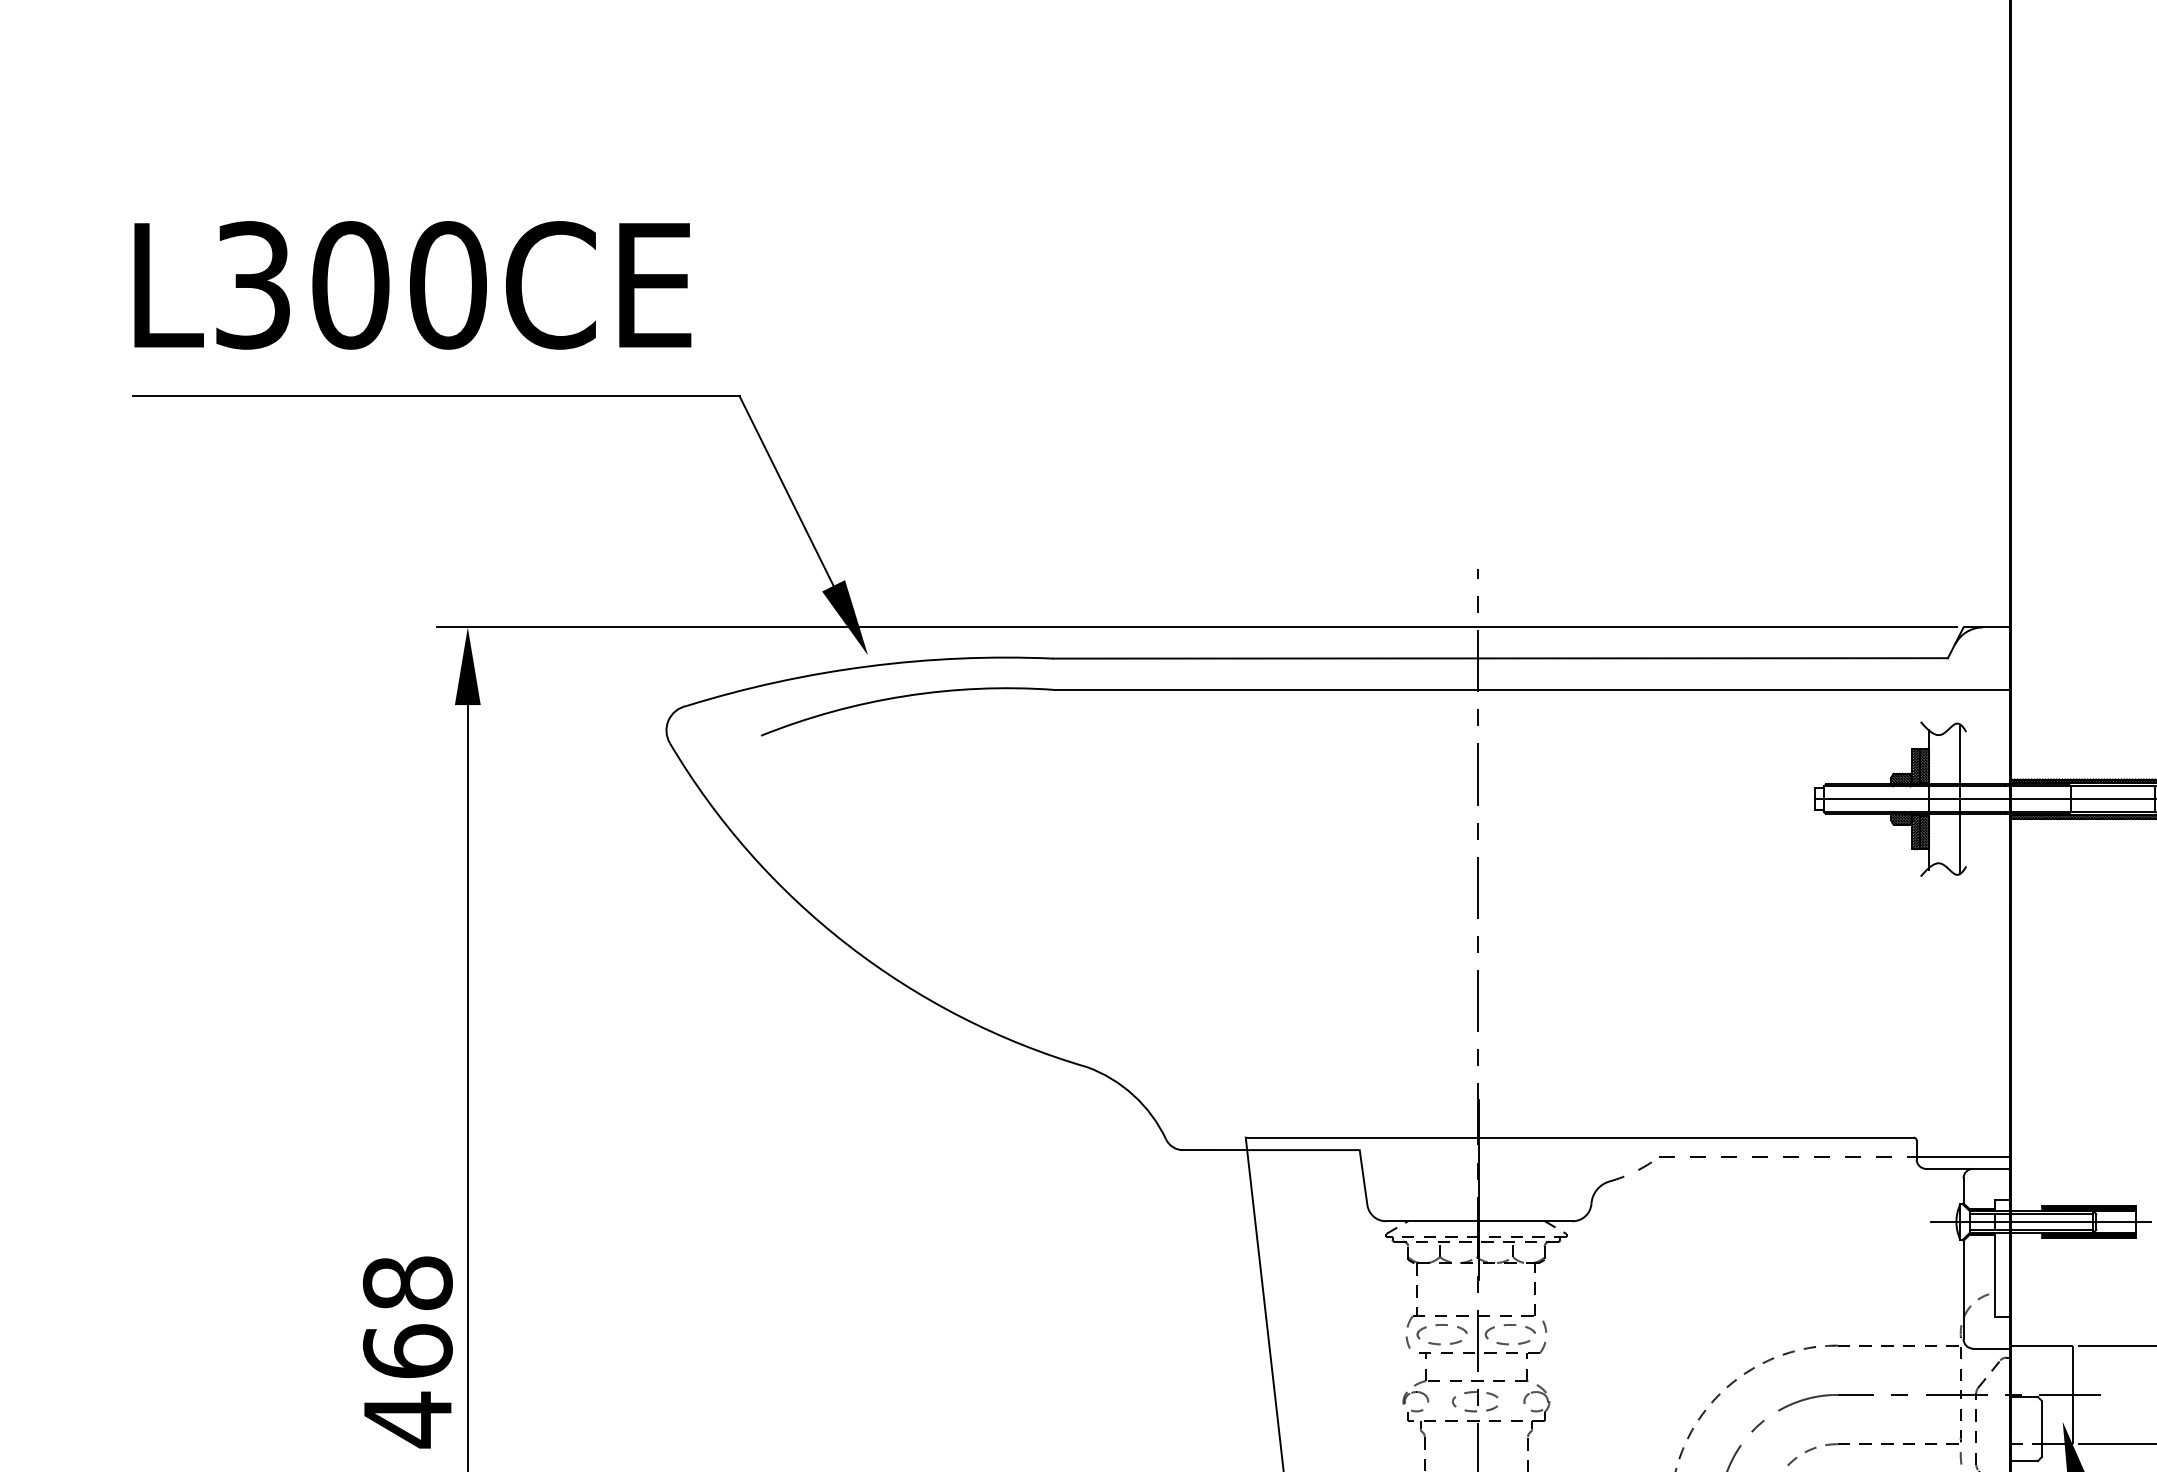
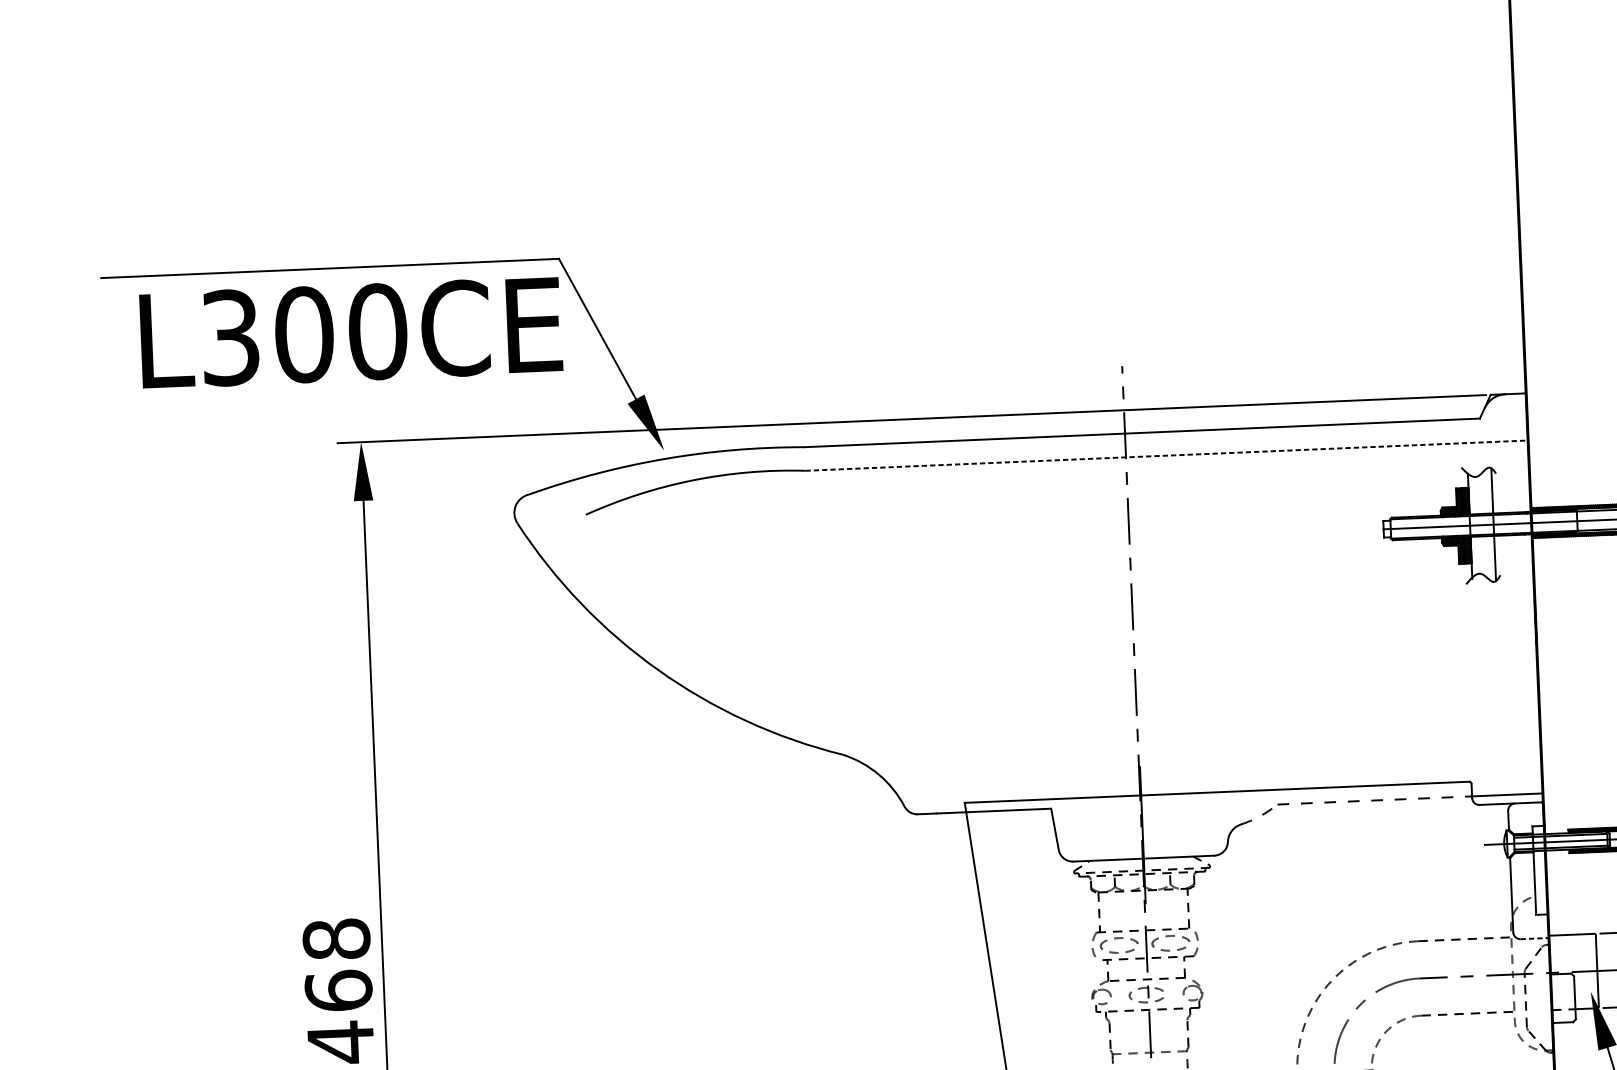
text: (412, 285) -> (350, 332), moved
line: (1532, 689) -> (1167, 455), solid -> dashed
line: (1991, 1348) -> (1534, 938), solid -> dashed

